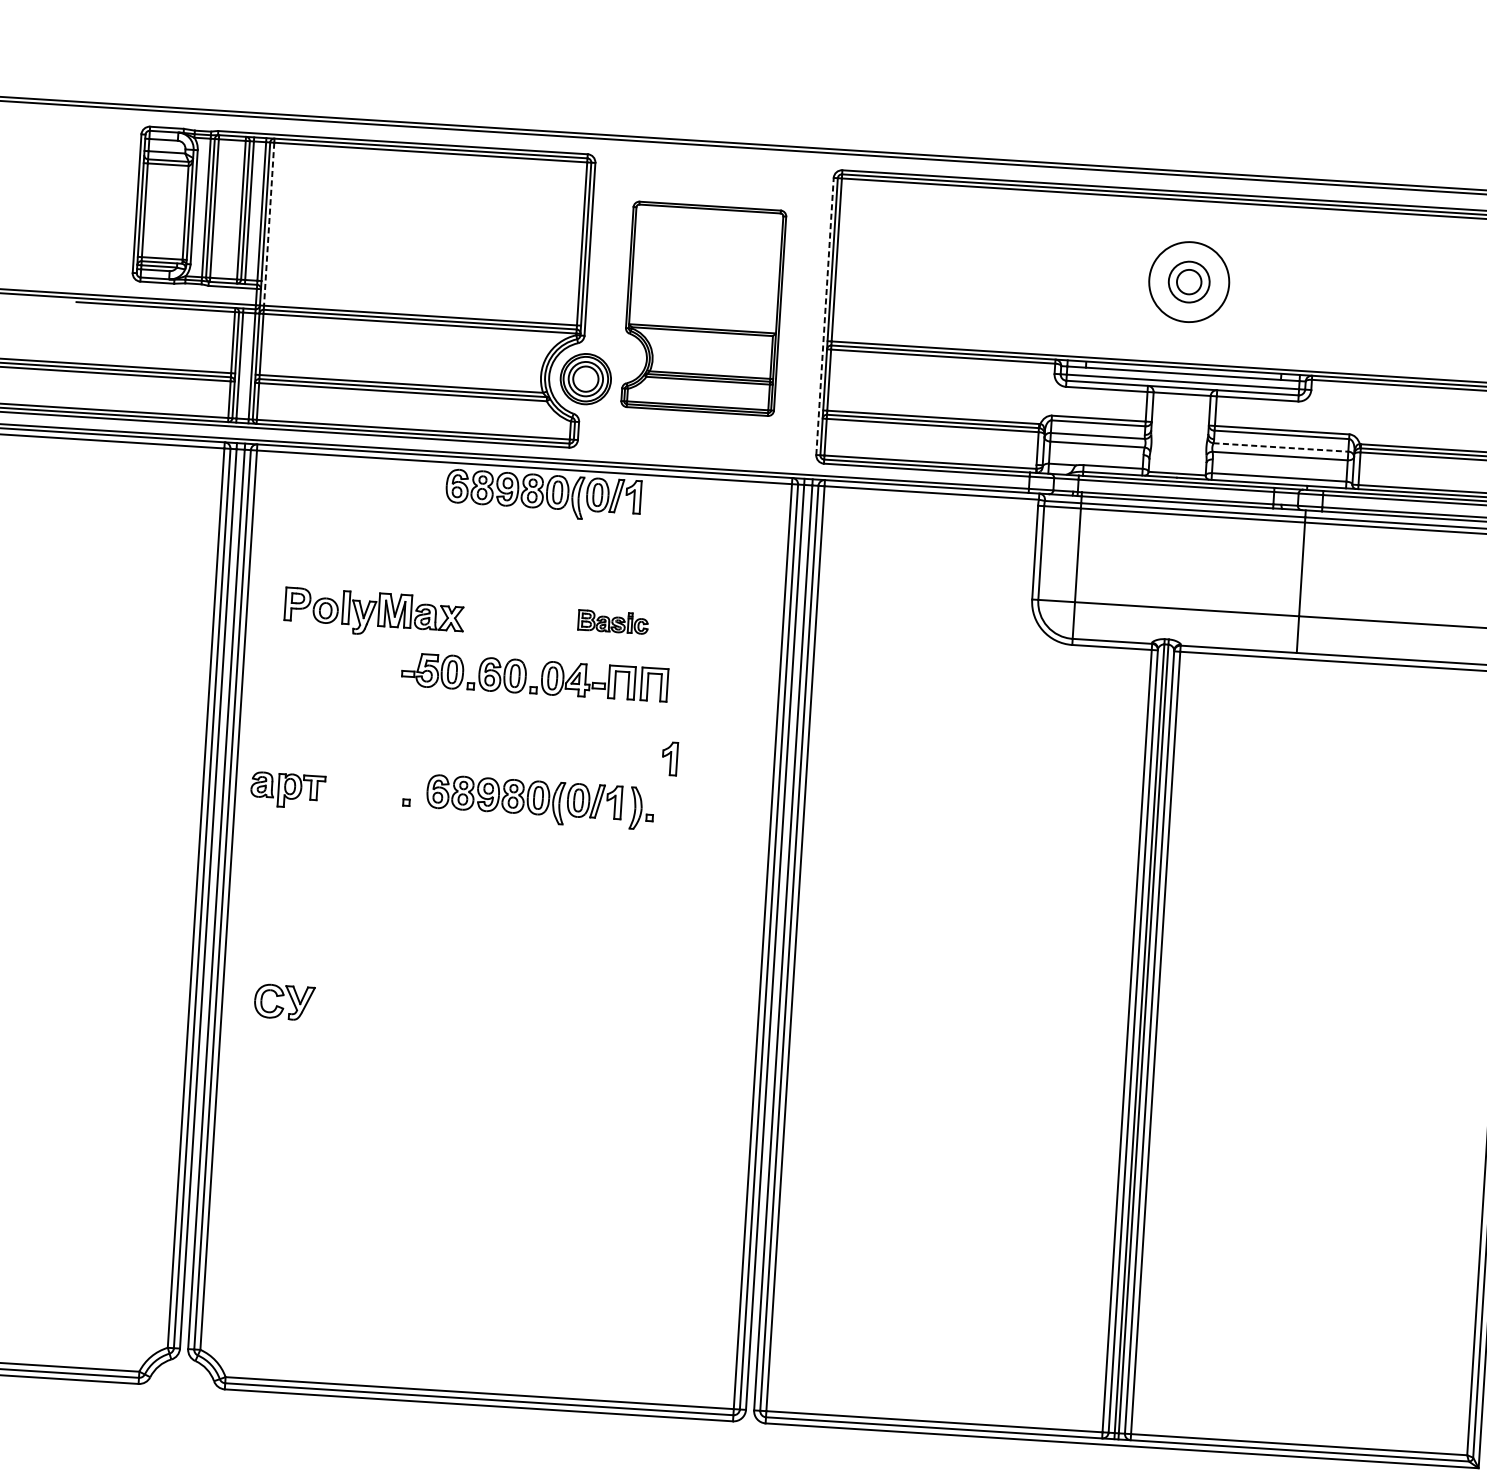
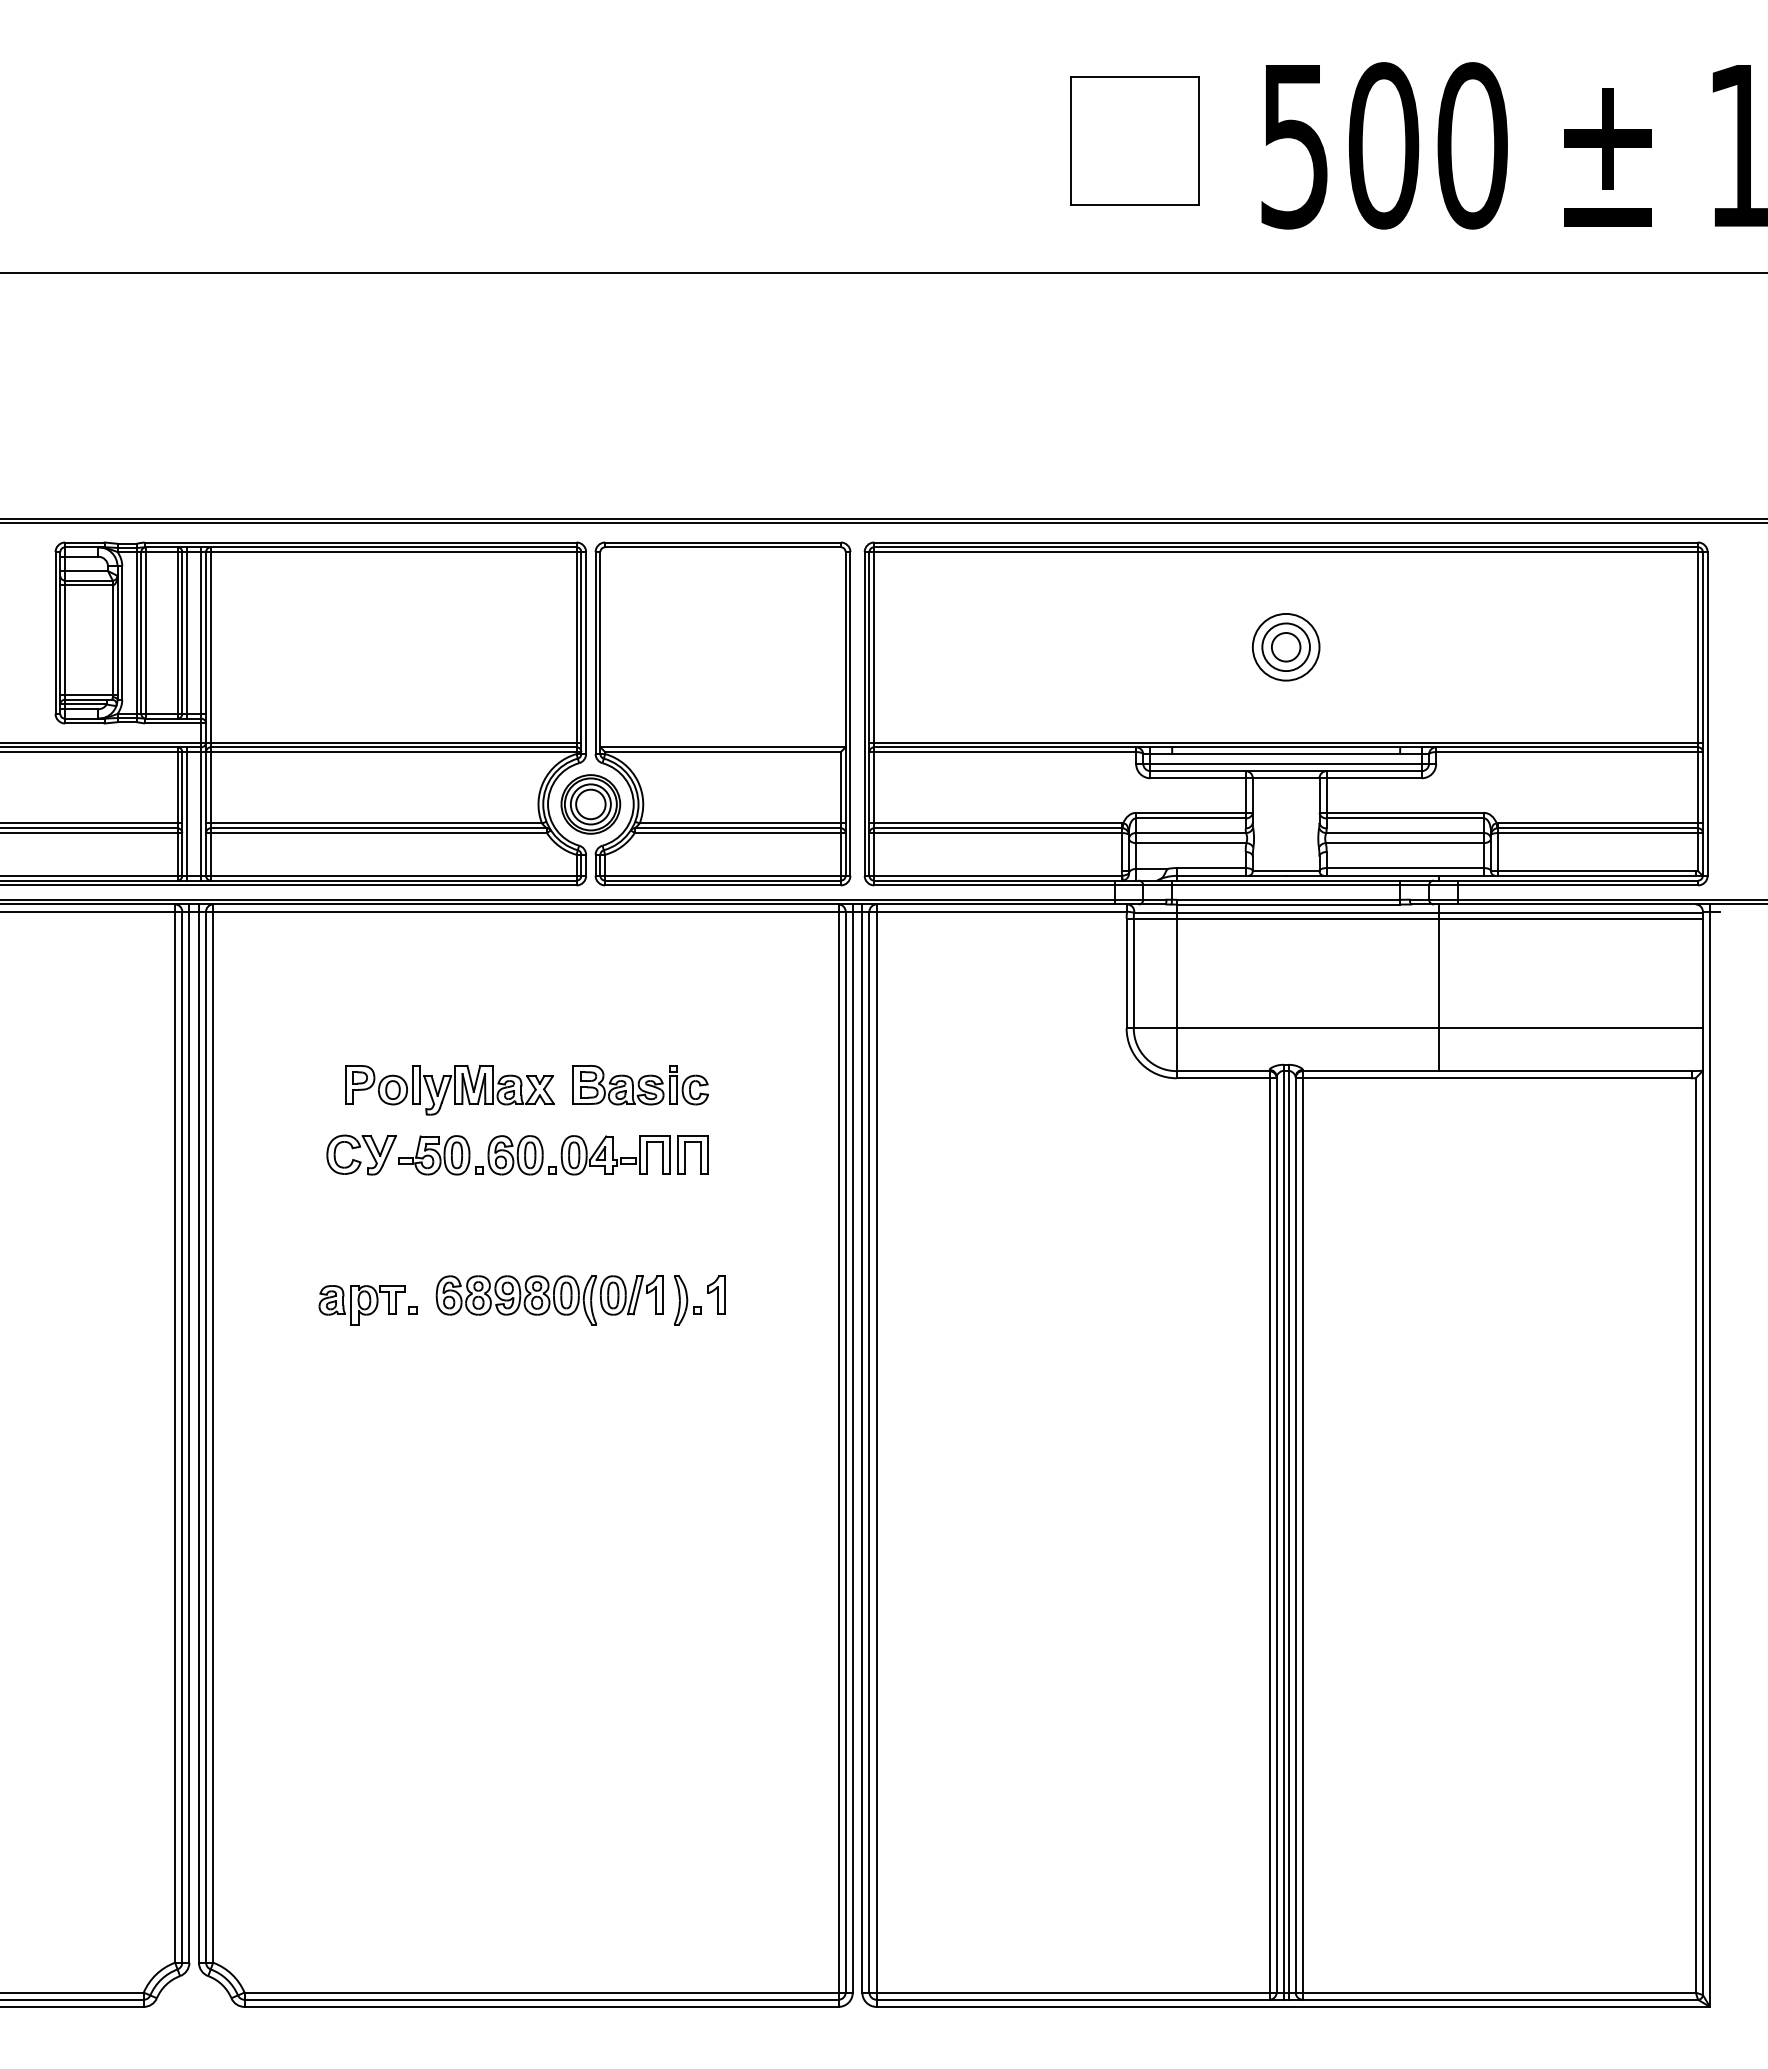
line: (268, 224) -> (210, 647), dashed -> solid
circle: (1188, 281) -> (1285, 646), size x0.71
part: (703, 308) -> (722, 713), size x1.43
line: (824, 316) -> (864, 713), dashed -> solid
line: (1281, 447) -> (1405, 833), dashed -> solid
part: (542, 495) -> (549, 943), removed
part: (374, 614) -> (449, 1090), moved
part: (613, 622) -> (640, 1085), size x1.67
part: (669, 758) -> (716, 1294), moved
part: (287, 790) -> (361, 1305), moved
part: (281, 1006) -> (358, 1160), moved

